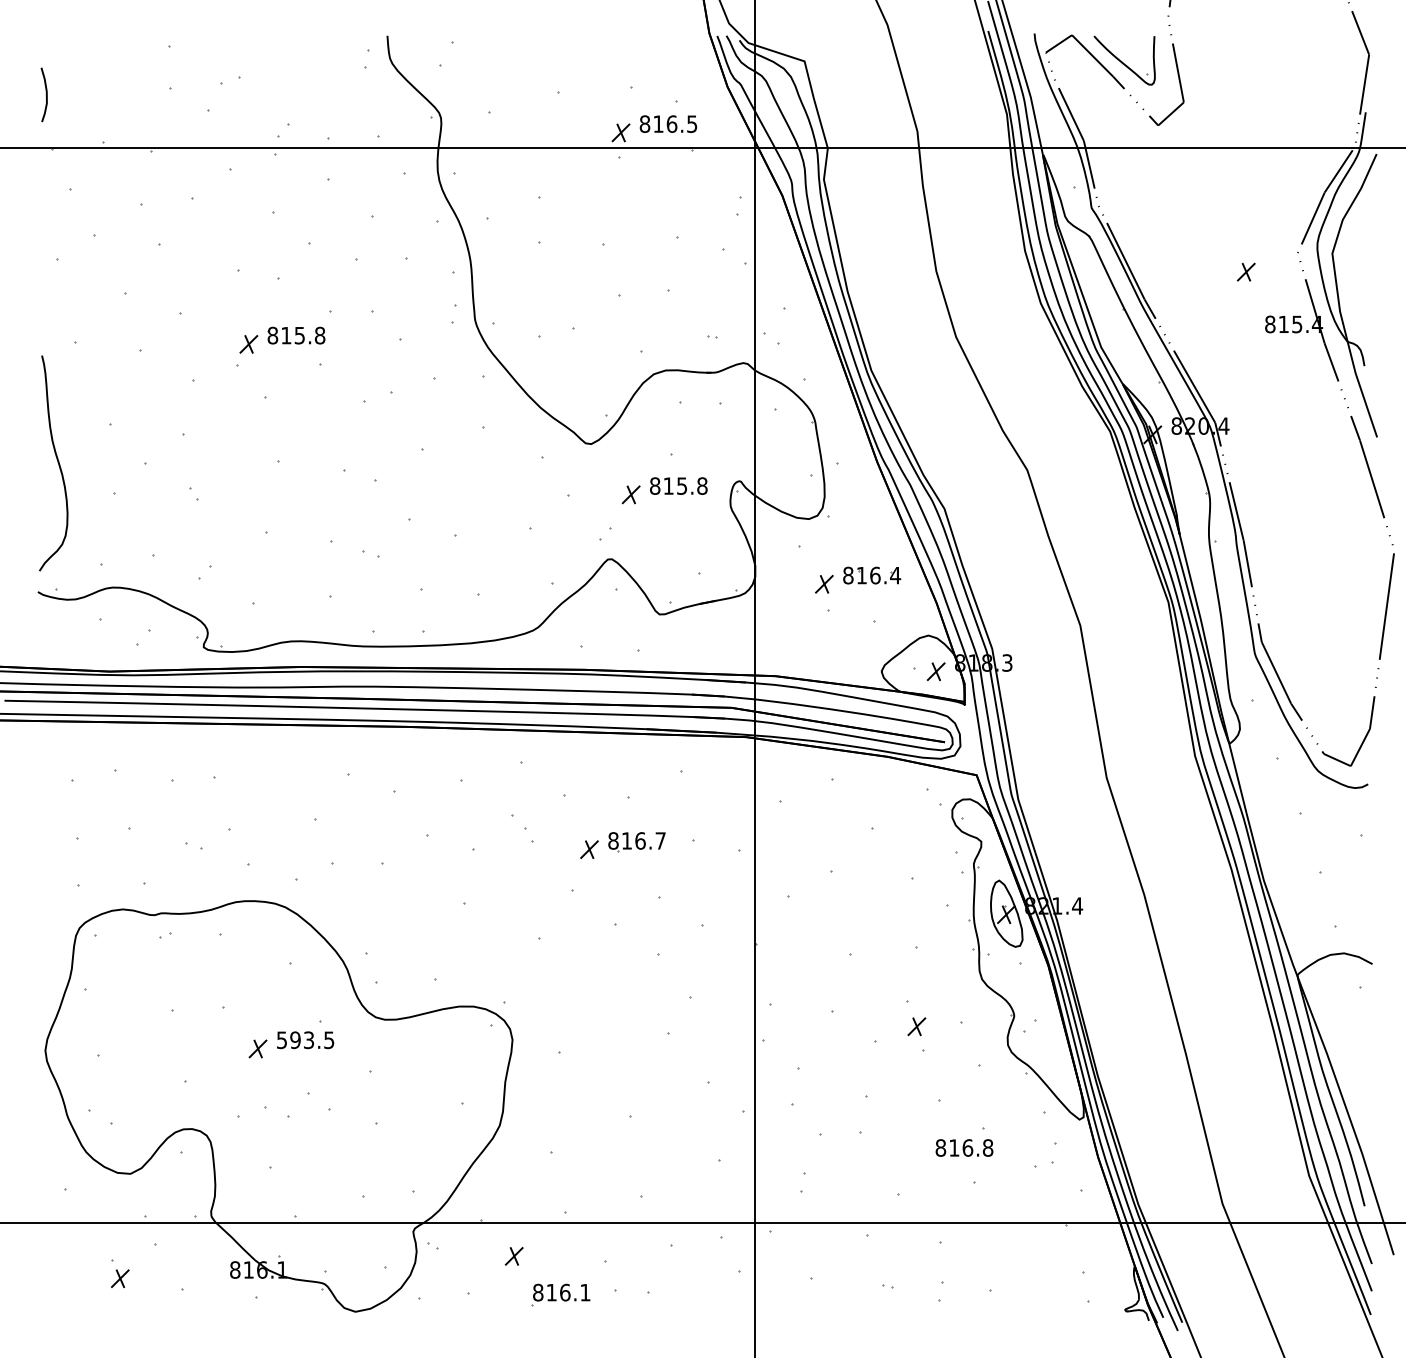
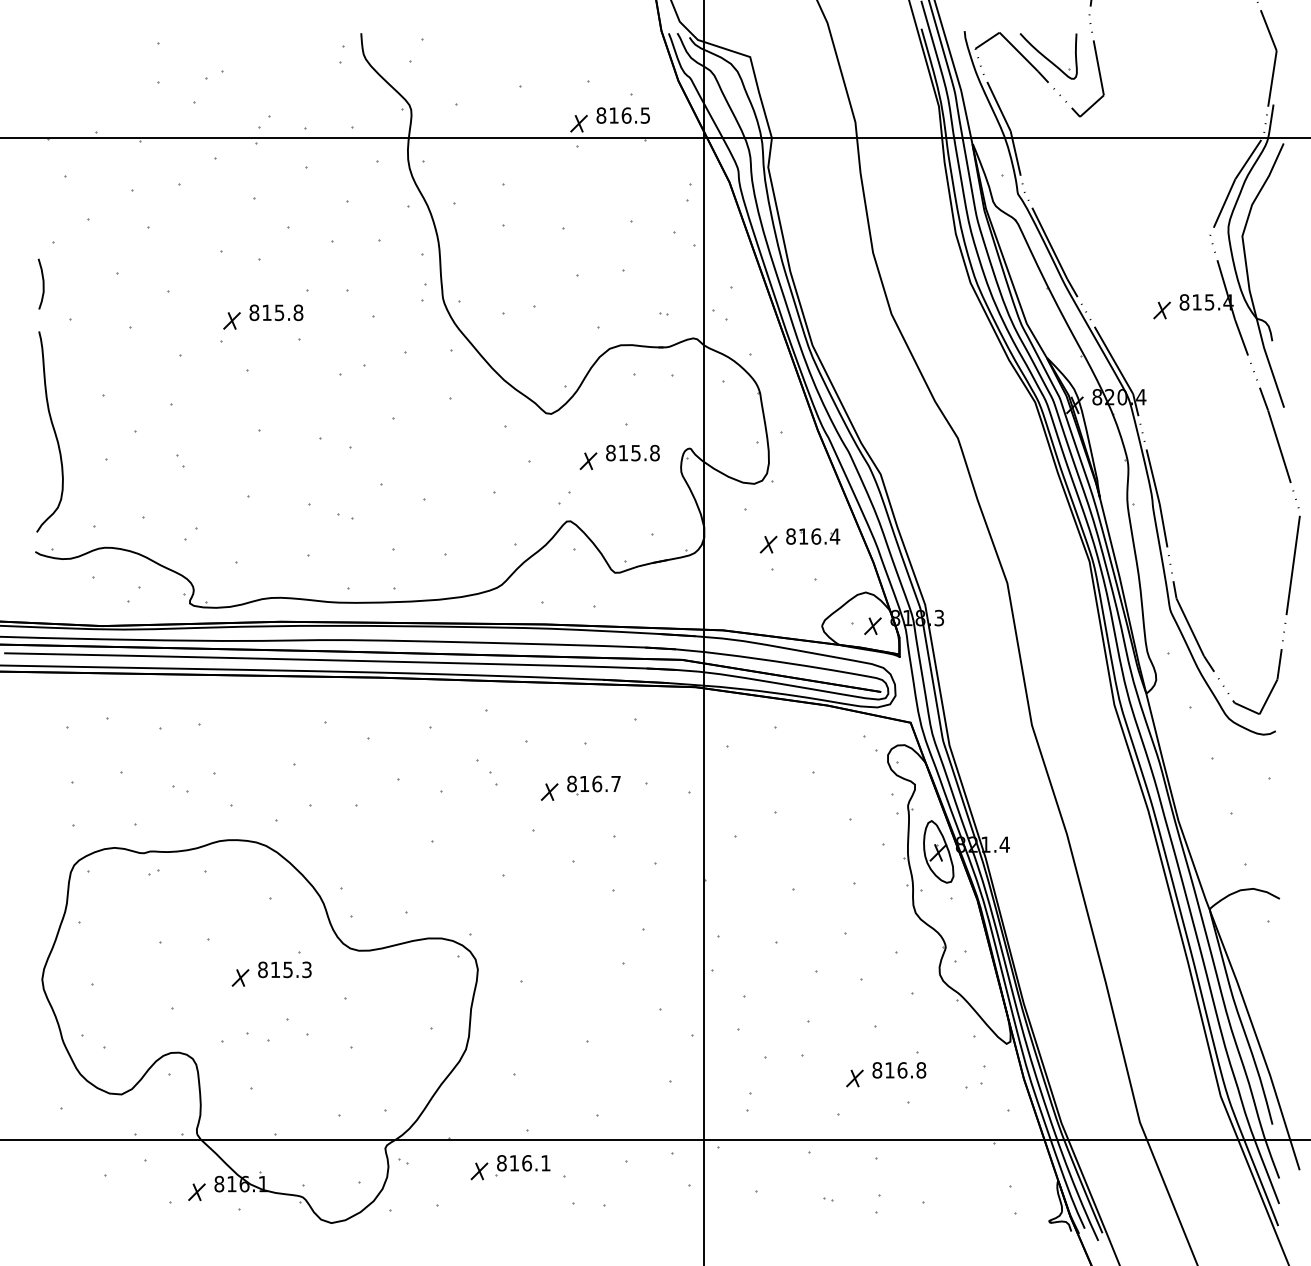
curve: (45, 94) -> (42, 283), moved
part: (1246, 271) -> (1162, 309), moved
part: (916, 1026) -> (854, 1078), moved
text: (305, 1040) -> (284, 970), 593.5 -> 815.3
part: (120, 1278) -> (197, 1192), moved
part: (560, 1294) -> (522, 1164), moved

